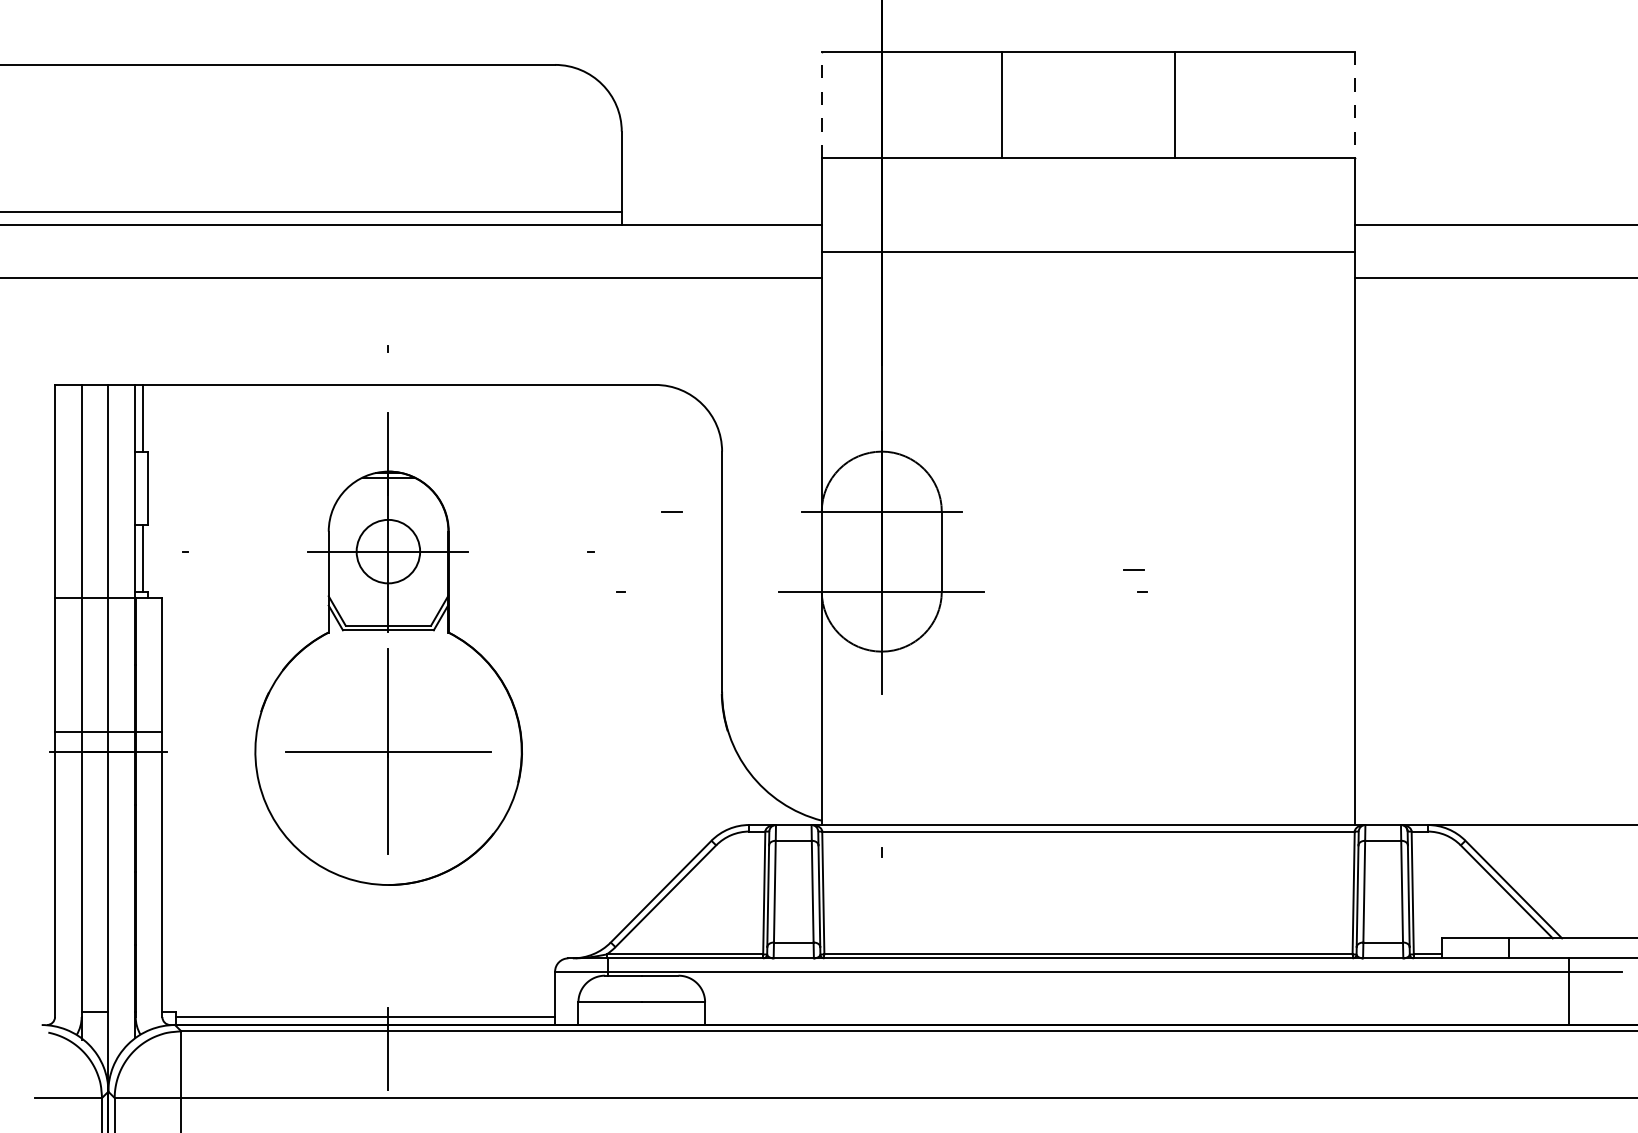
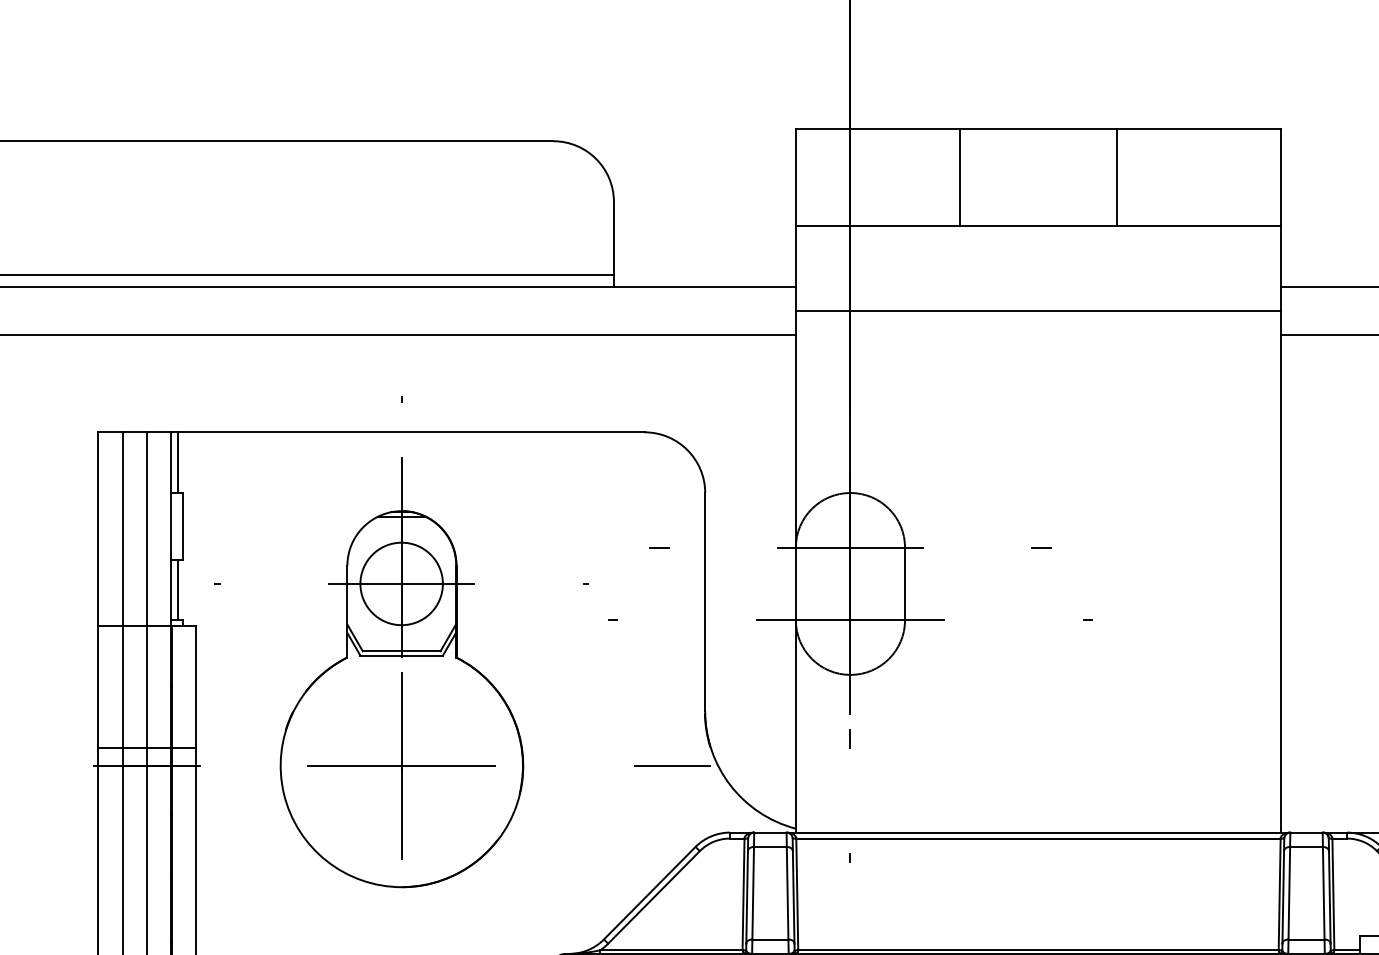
line: (821, 104) -> (795, 177), dashed -> solid
line: (1355, 105) -> (1281, 178), dashed -> solid
circle: (388, 551) -> (401, 583), size x1.43
line: (1133, 569) -> (1041, 547), moved
line: (881, 721) -> (850, 738), added
line: (685, 751) -> (671, 765), added

